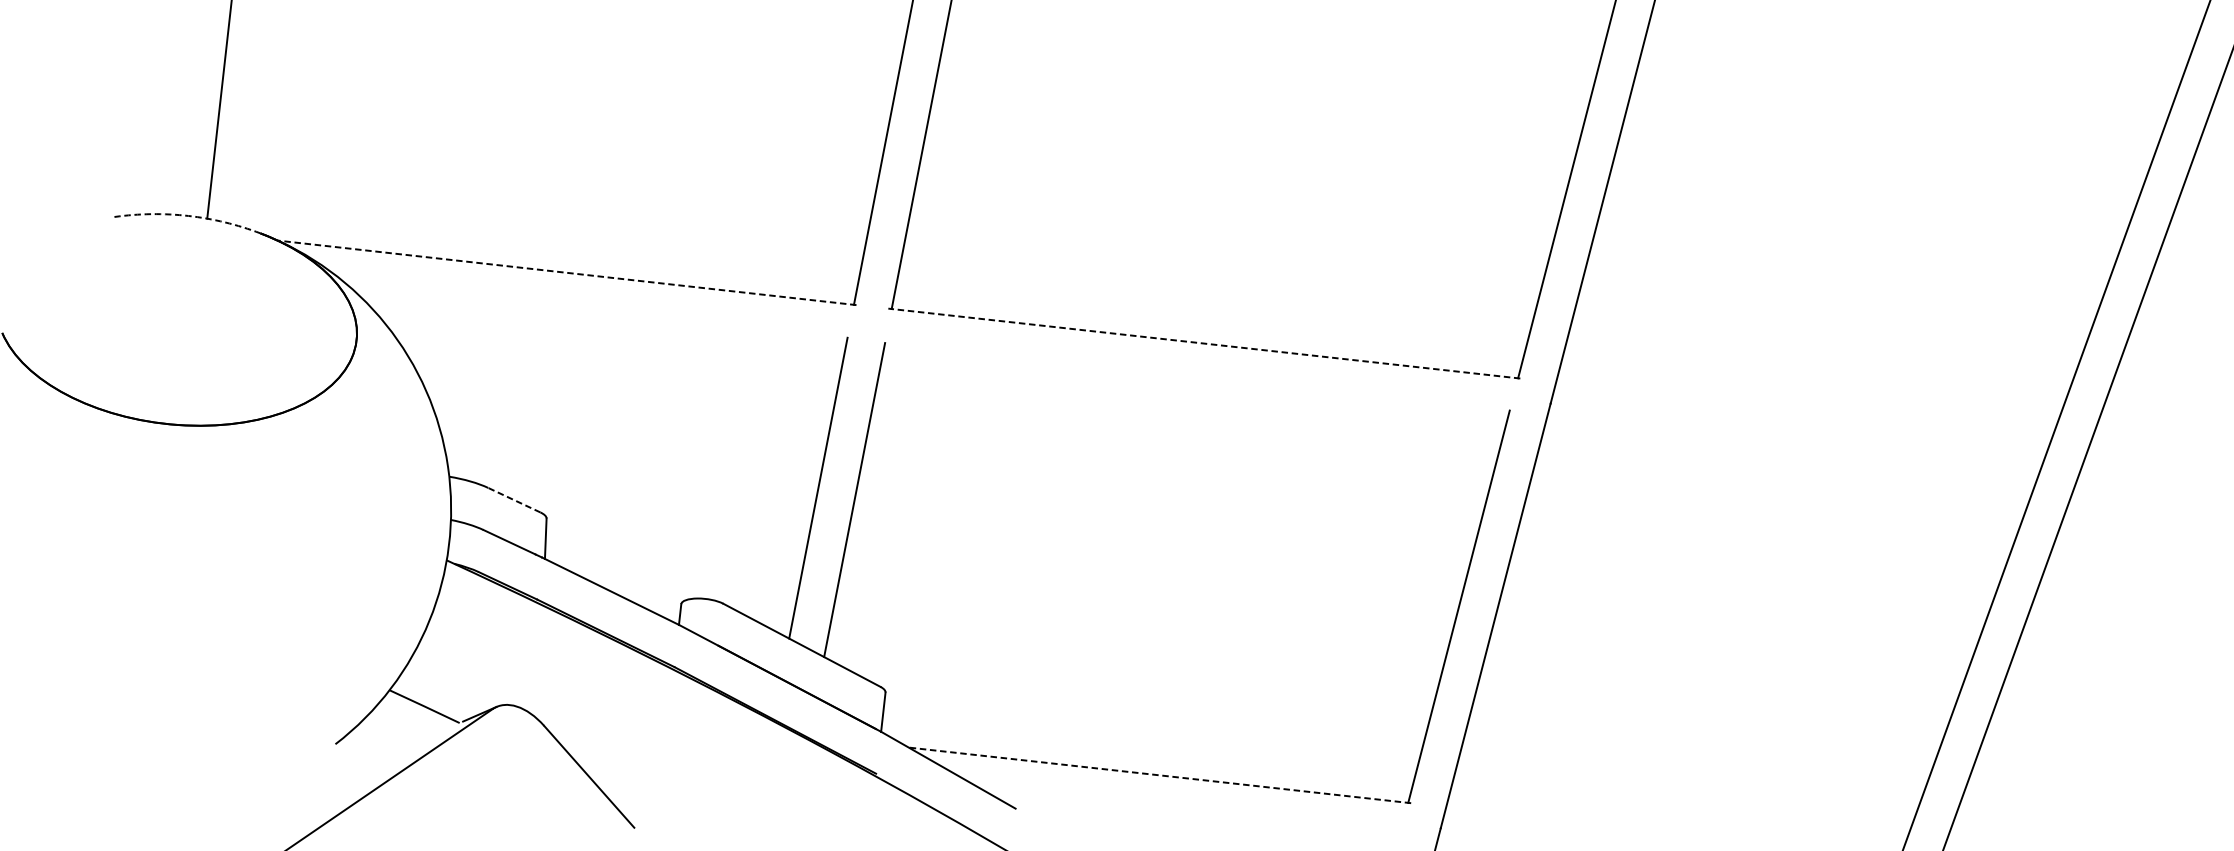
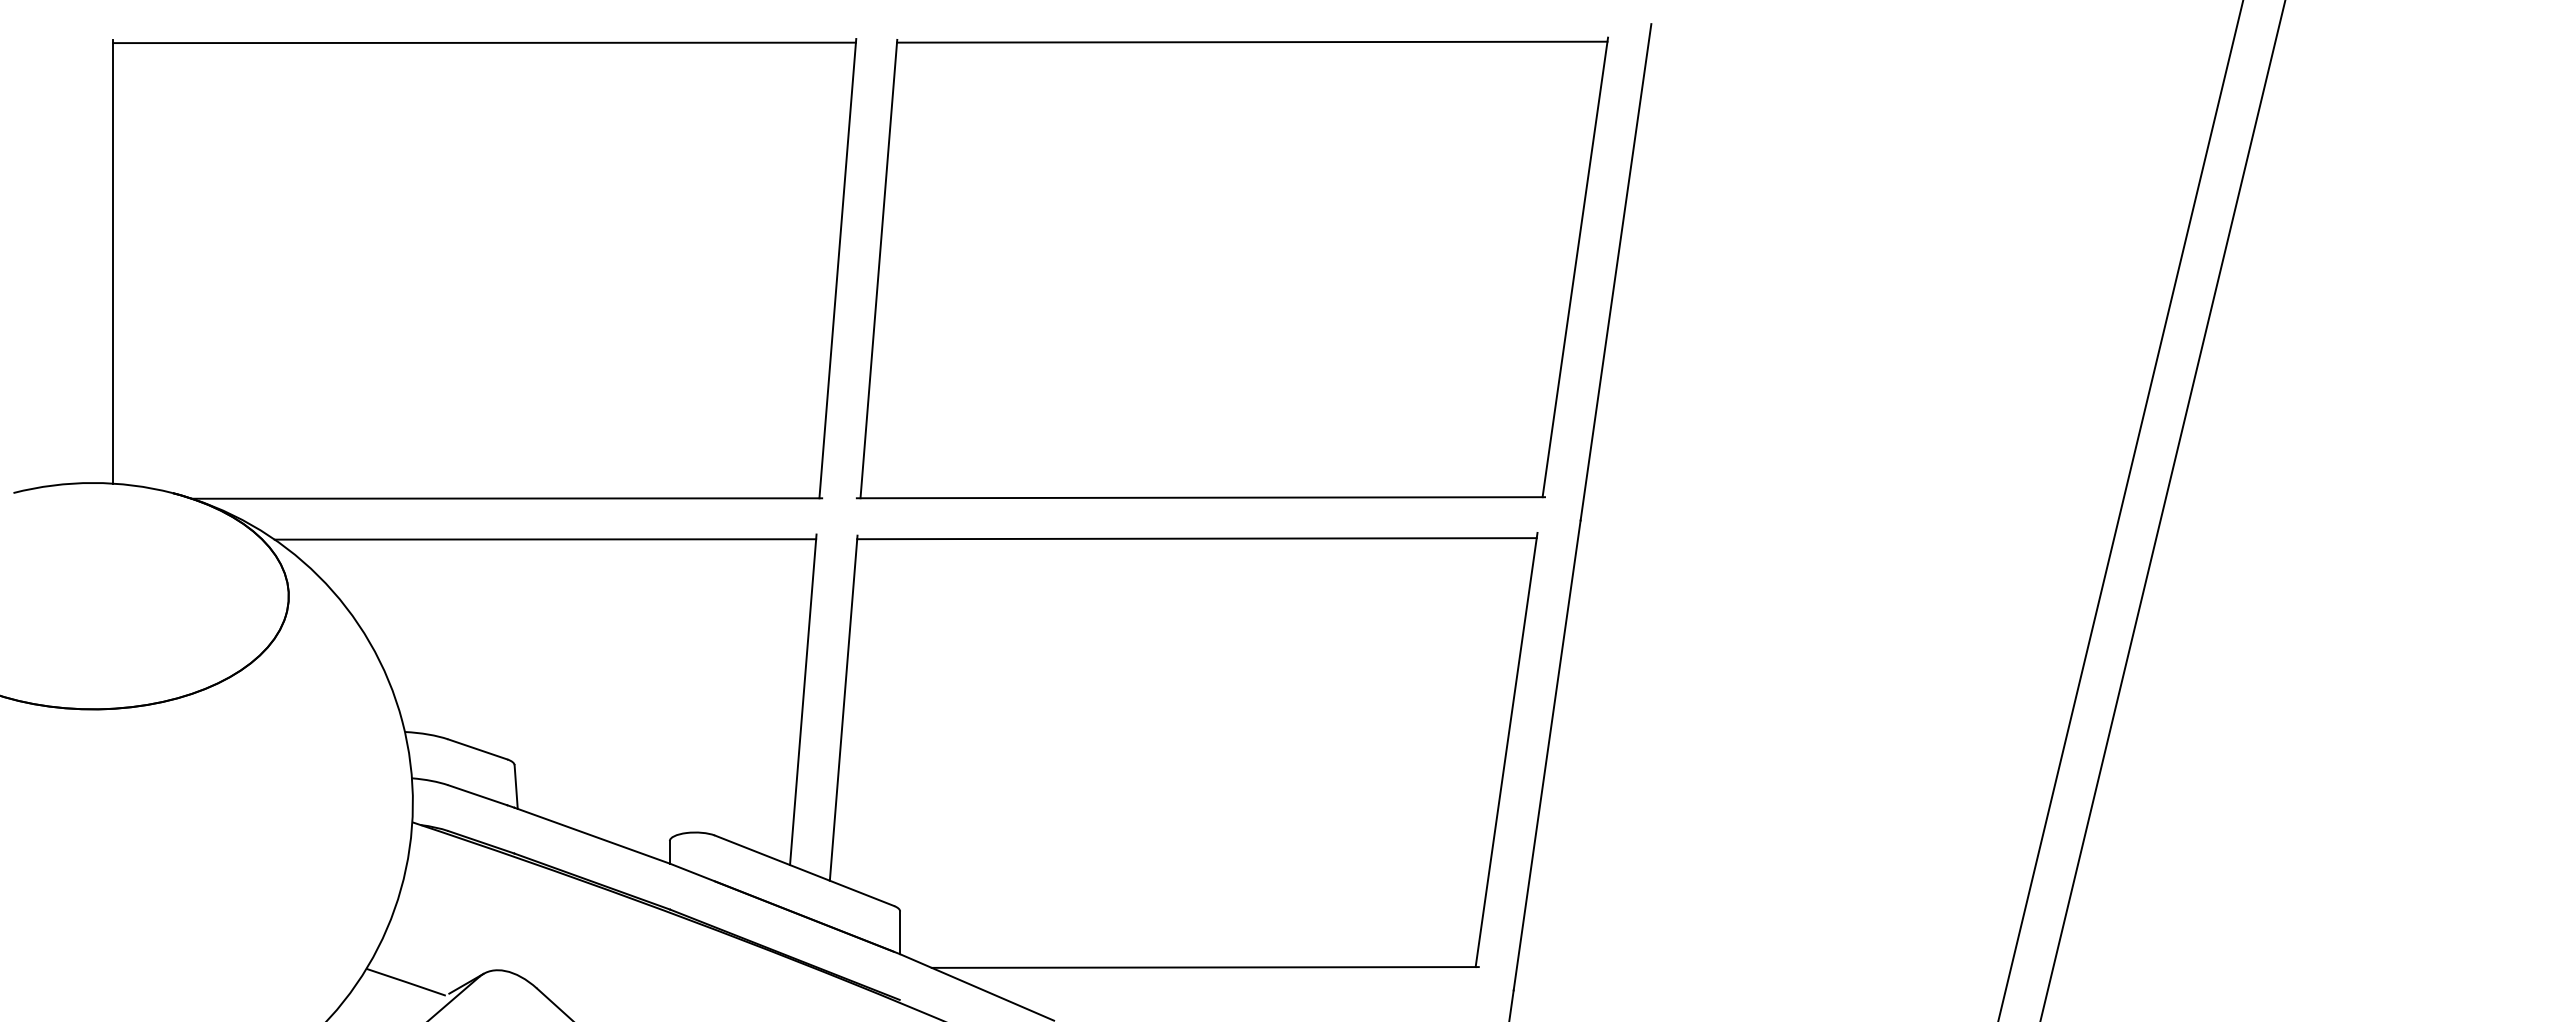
arc: (188, 216) -> (93, 483), dashed -> solid
line: (566, 272) -> (506, 498), dashed -> solid
line: (598, 314) -> (545, 539), added
line: (1203, 343) -> (1200, 497), dashed -> solid
line: (1196, 380) -> (1196, 538), added
line: (514, 500) -> (477, 749), dashed -> solid
line: (1160, 775) -> (1205, 967), dashed -> solid

